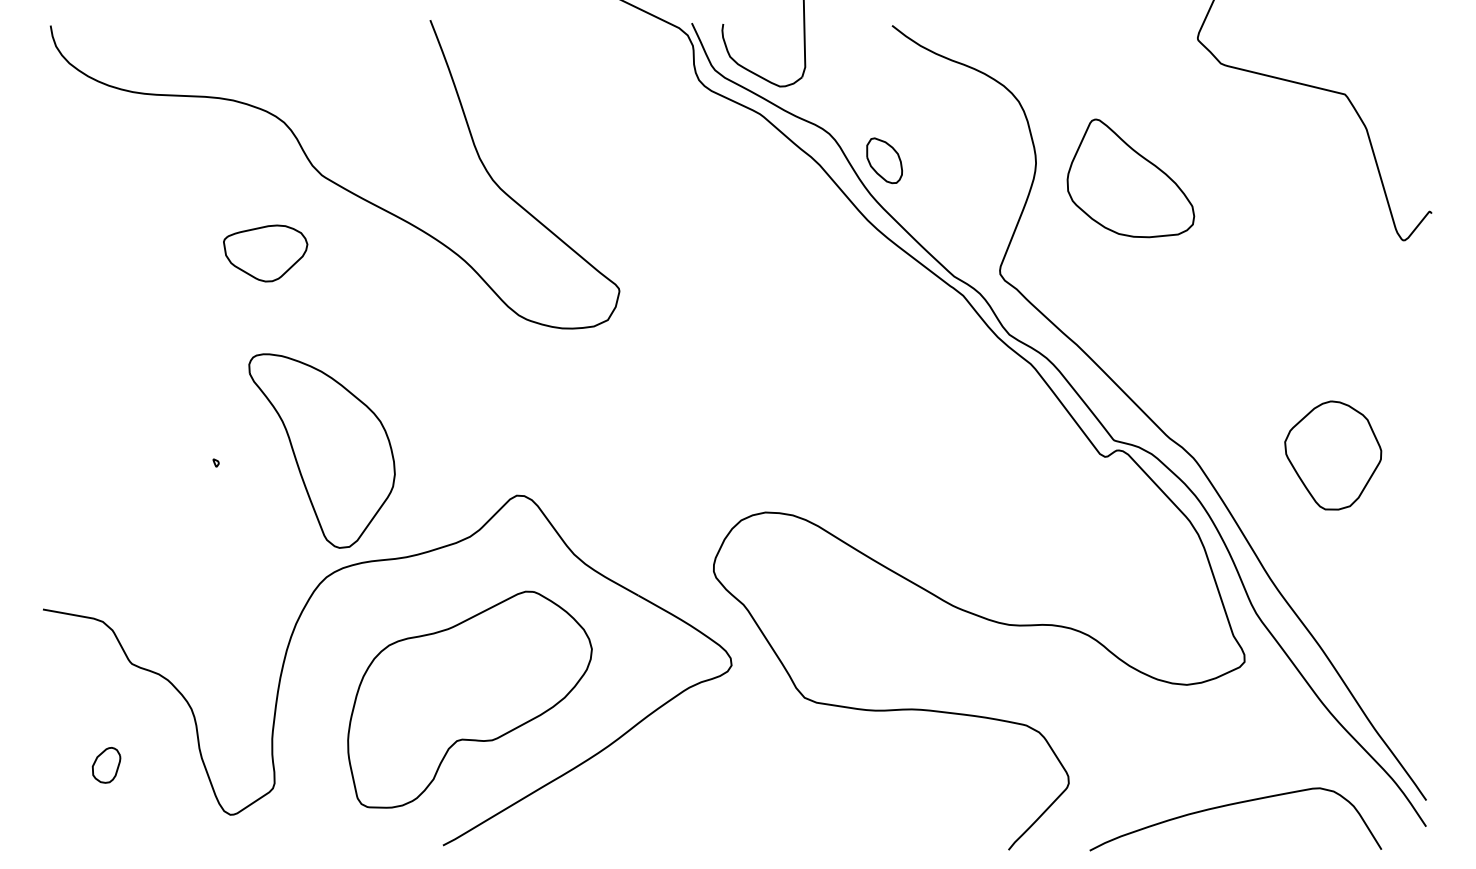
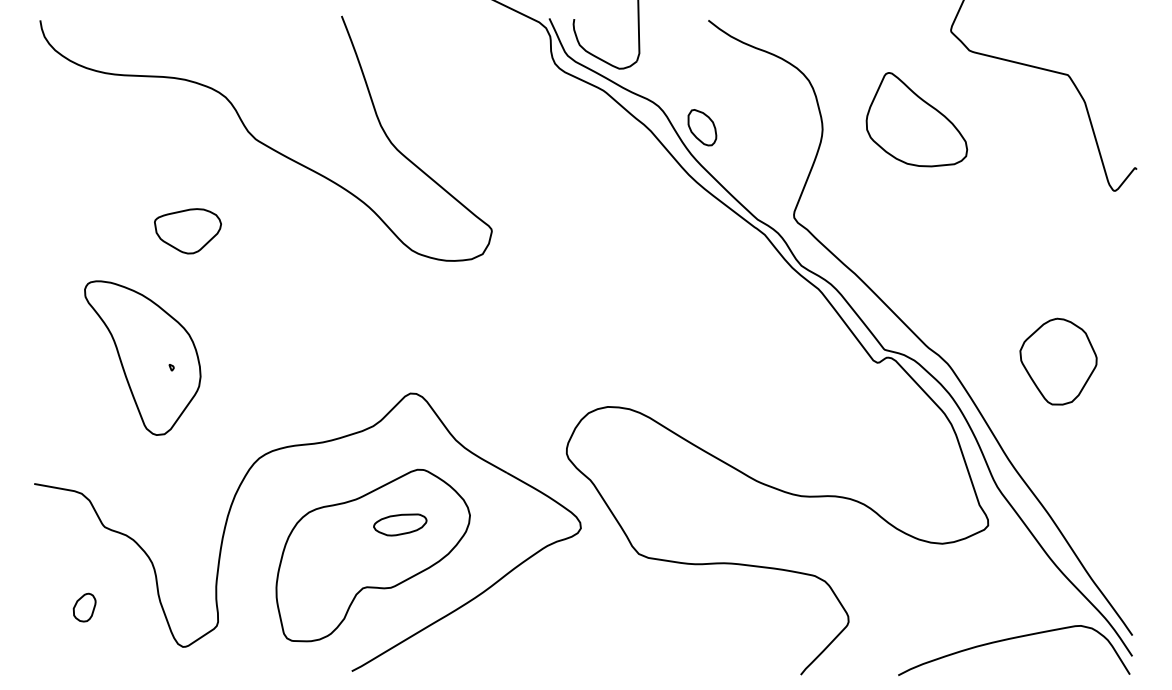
part: (1130, 178) -> (916, 119), moved
part: (265, 253) -> (187, 231), moved
part: (321, 450) -> (142, 357), moved
part: (504, 660) -> (400, 524), added
curve: (1233, 805) -> (1012, 639), moved

